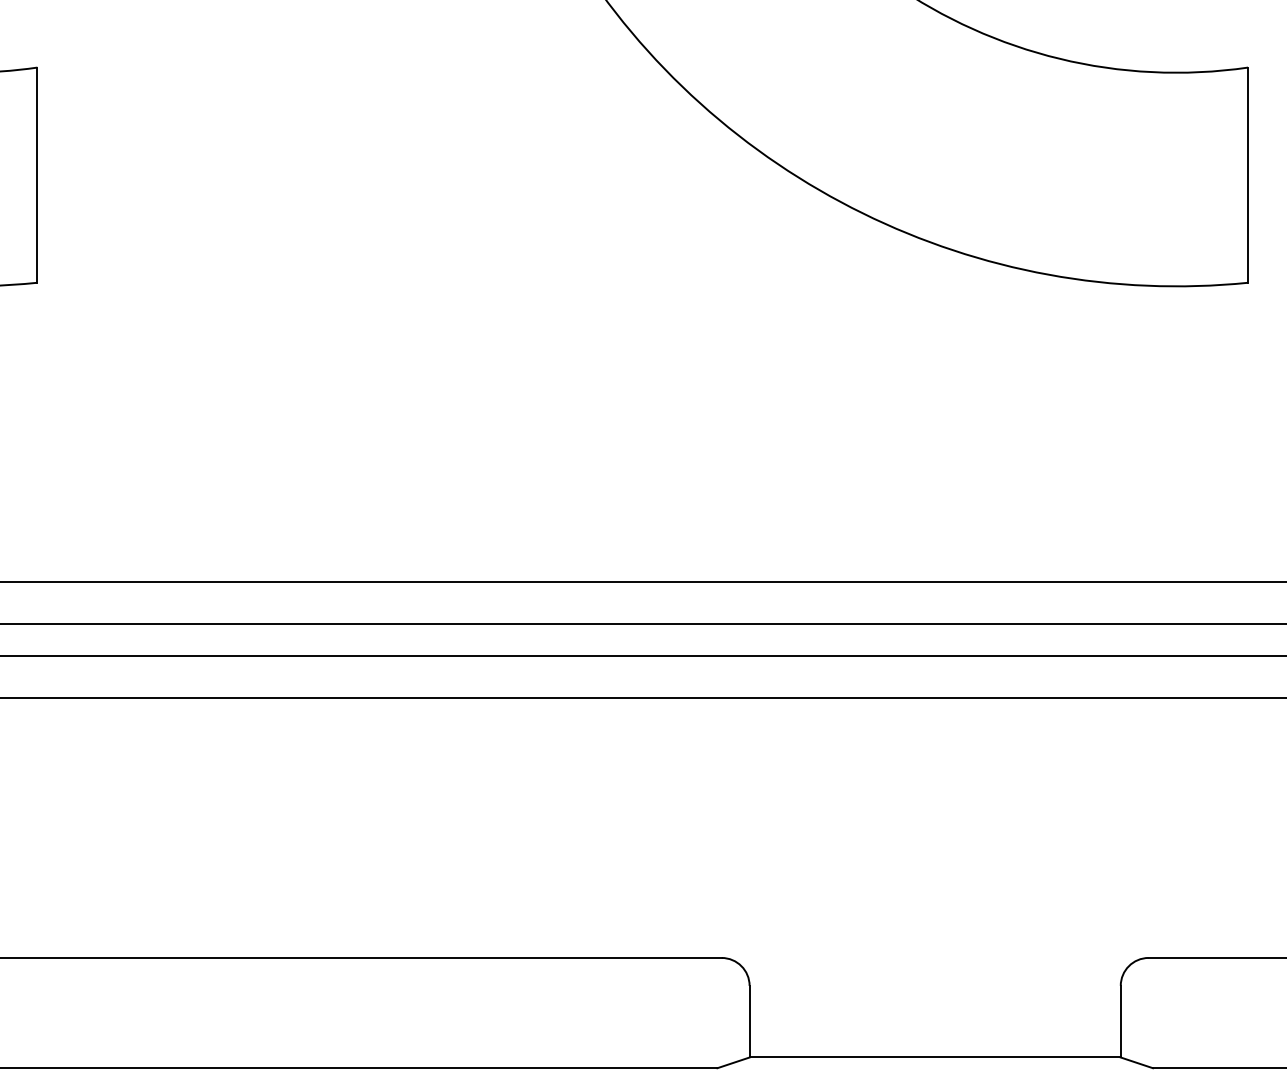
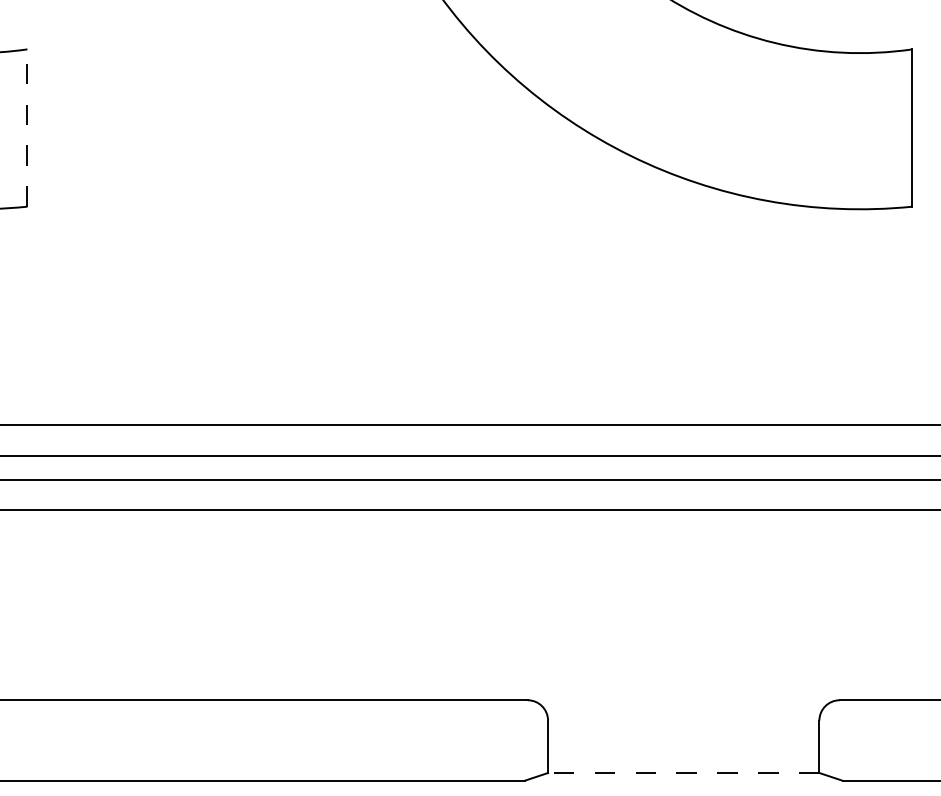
line: (37, 175) -> (27, 128), solid -> dashed
line: (935, 1057) -> (683, 773), solid -> dashed

